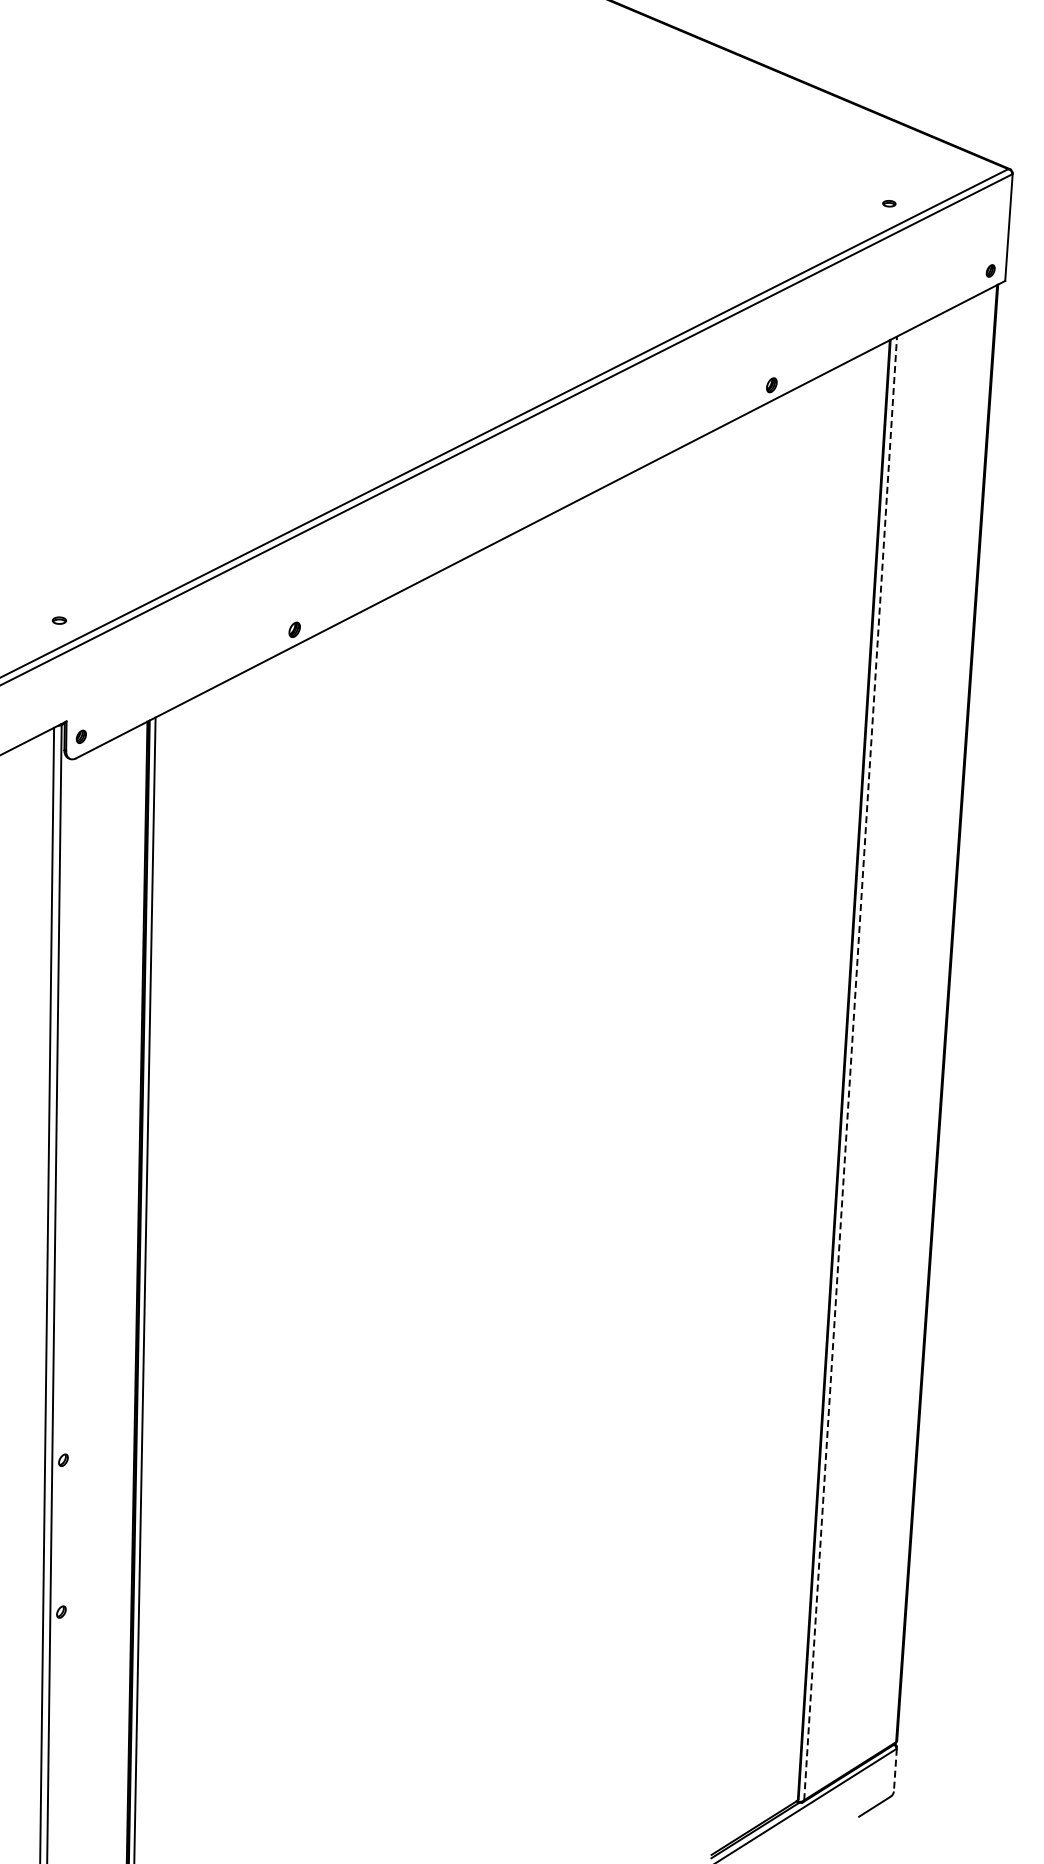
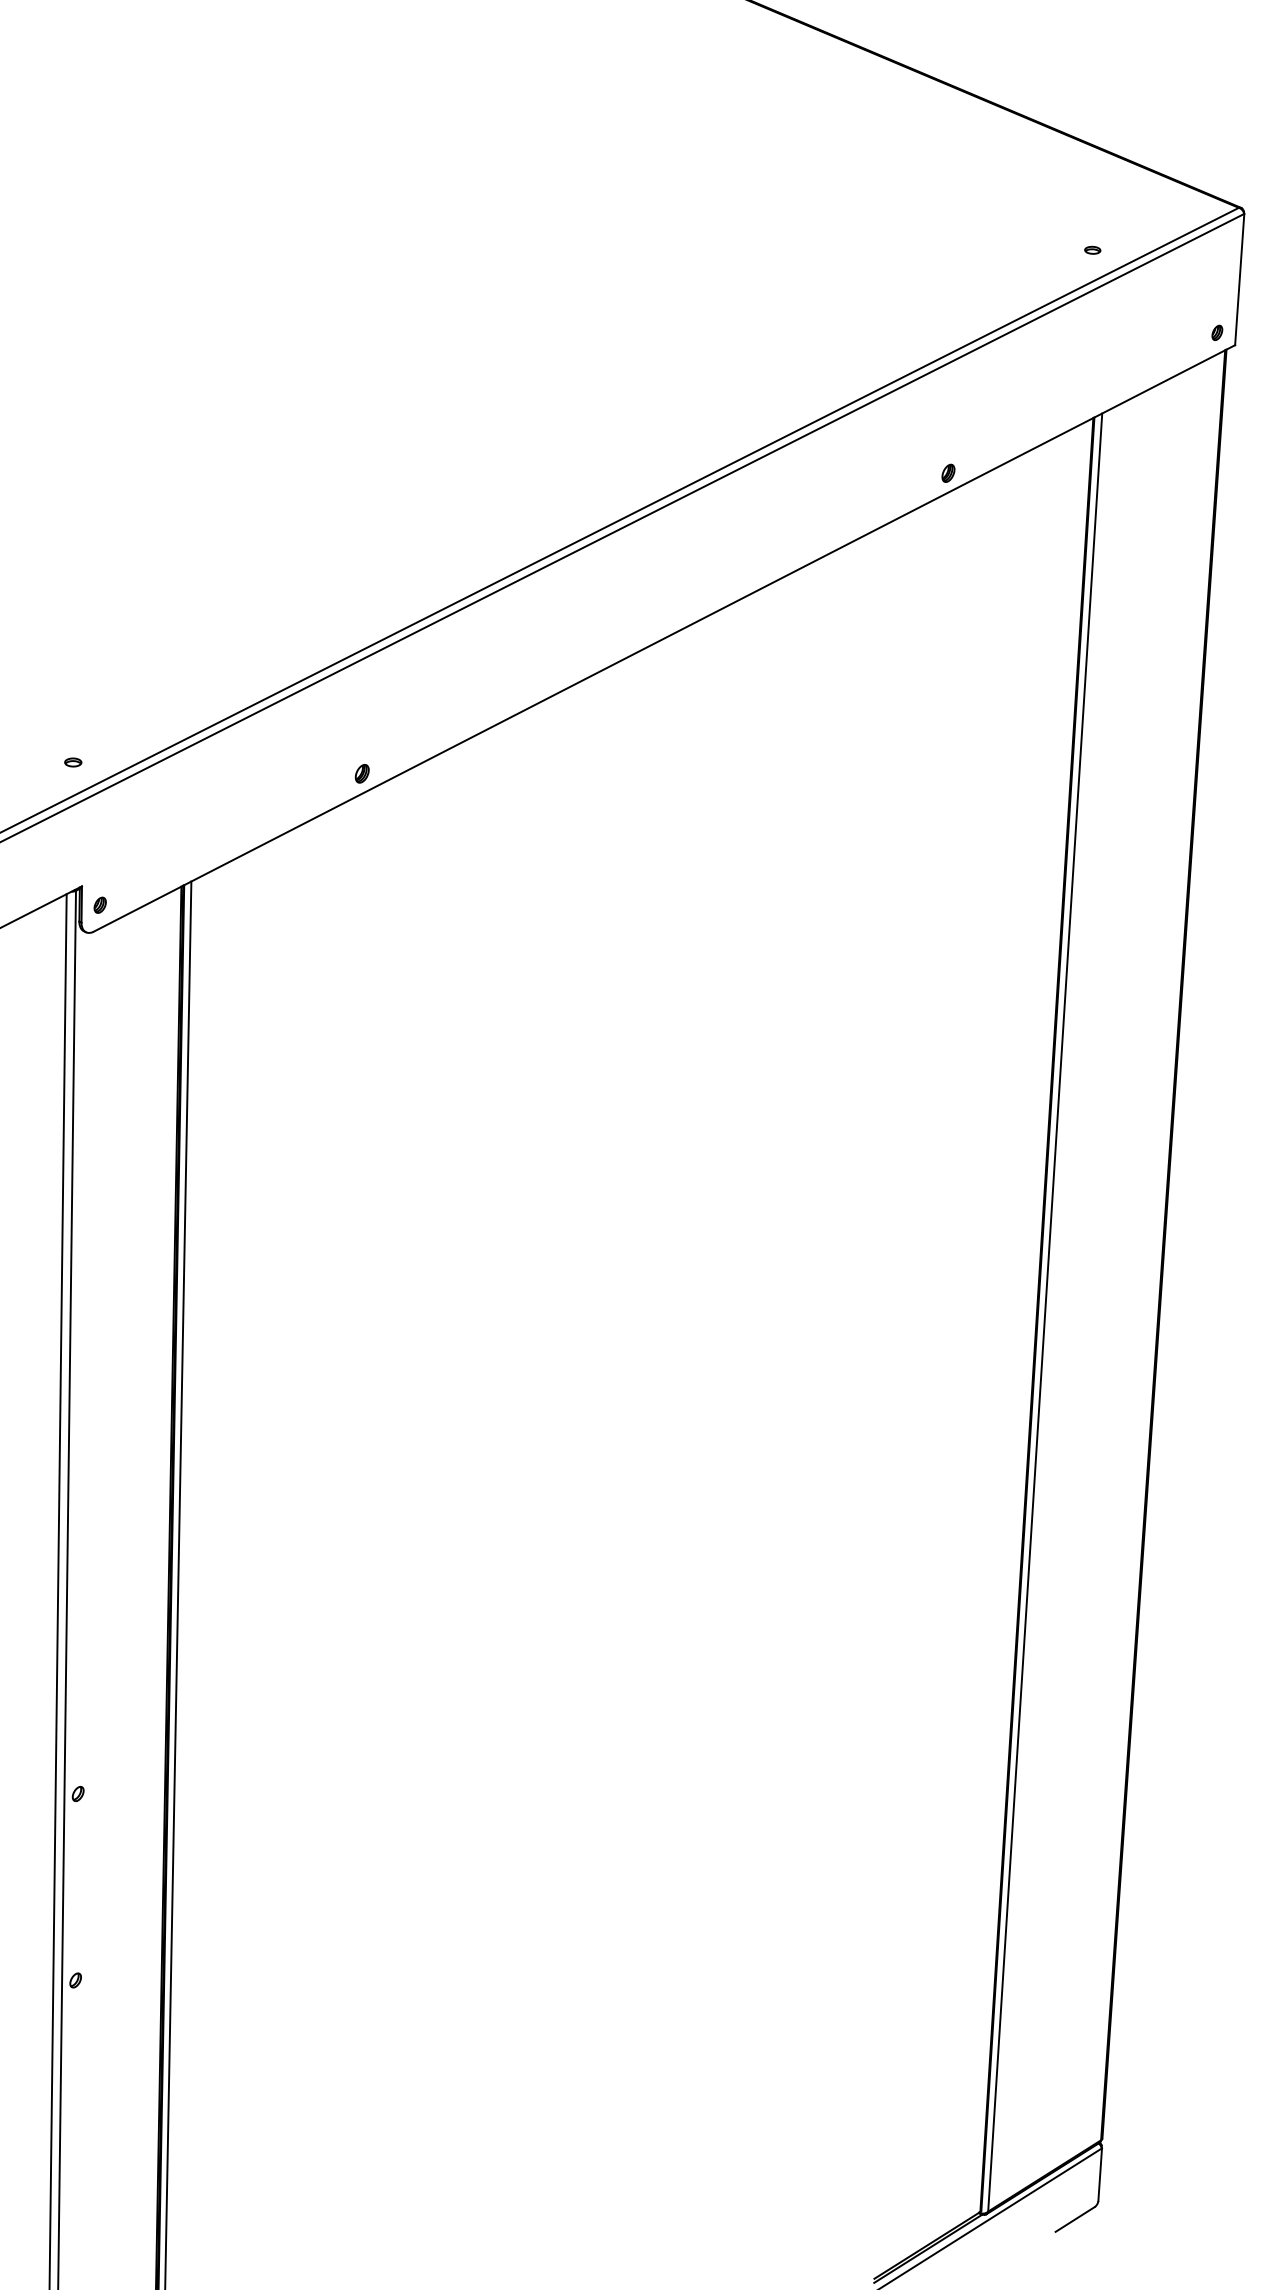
line: (850, 1067) -> (1045, 1311), dashed -> solid
line: (895, 1770) -> (1100, 2175), dashed -> solid

